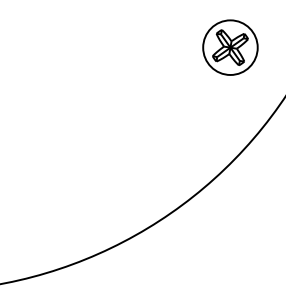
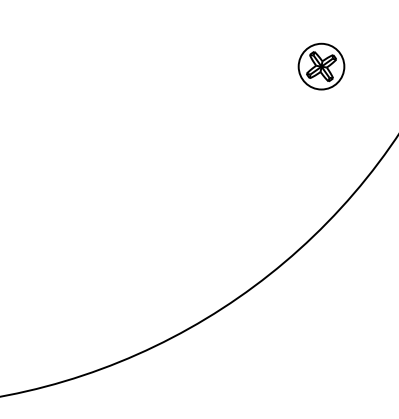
part: (230, 47) -> (321, 66), size x0.6

